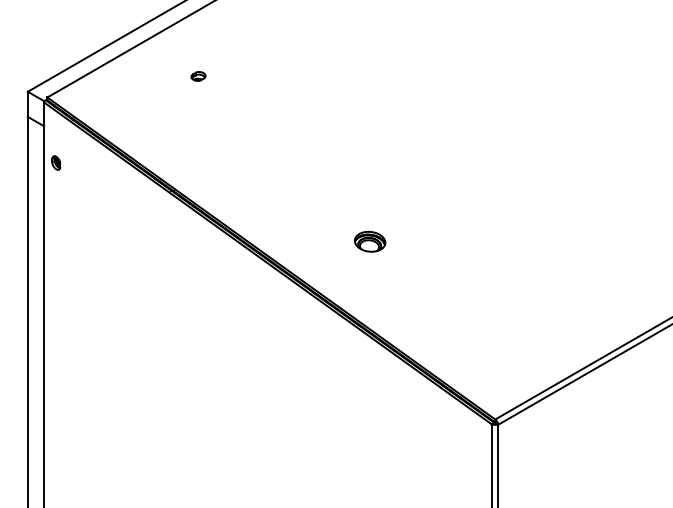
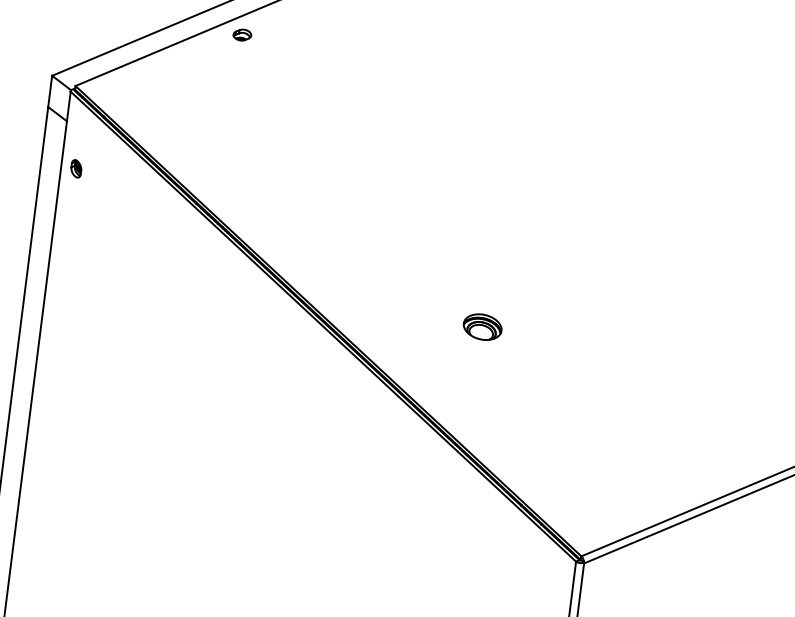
part: (198, 76) -> (242, 35), moved
part: (369, 241) -> (481, 326), moved

